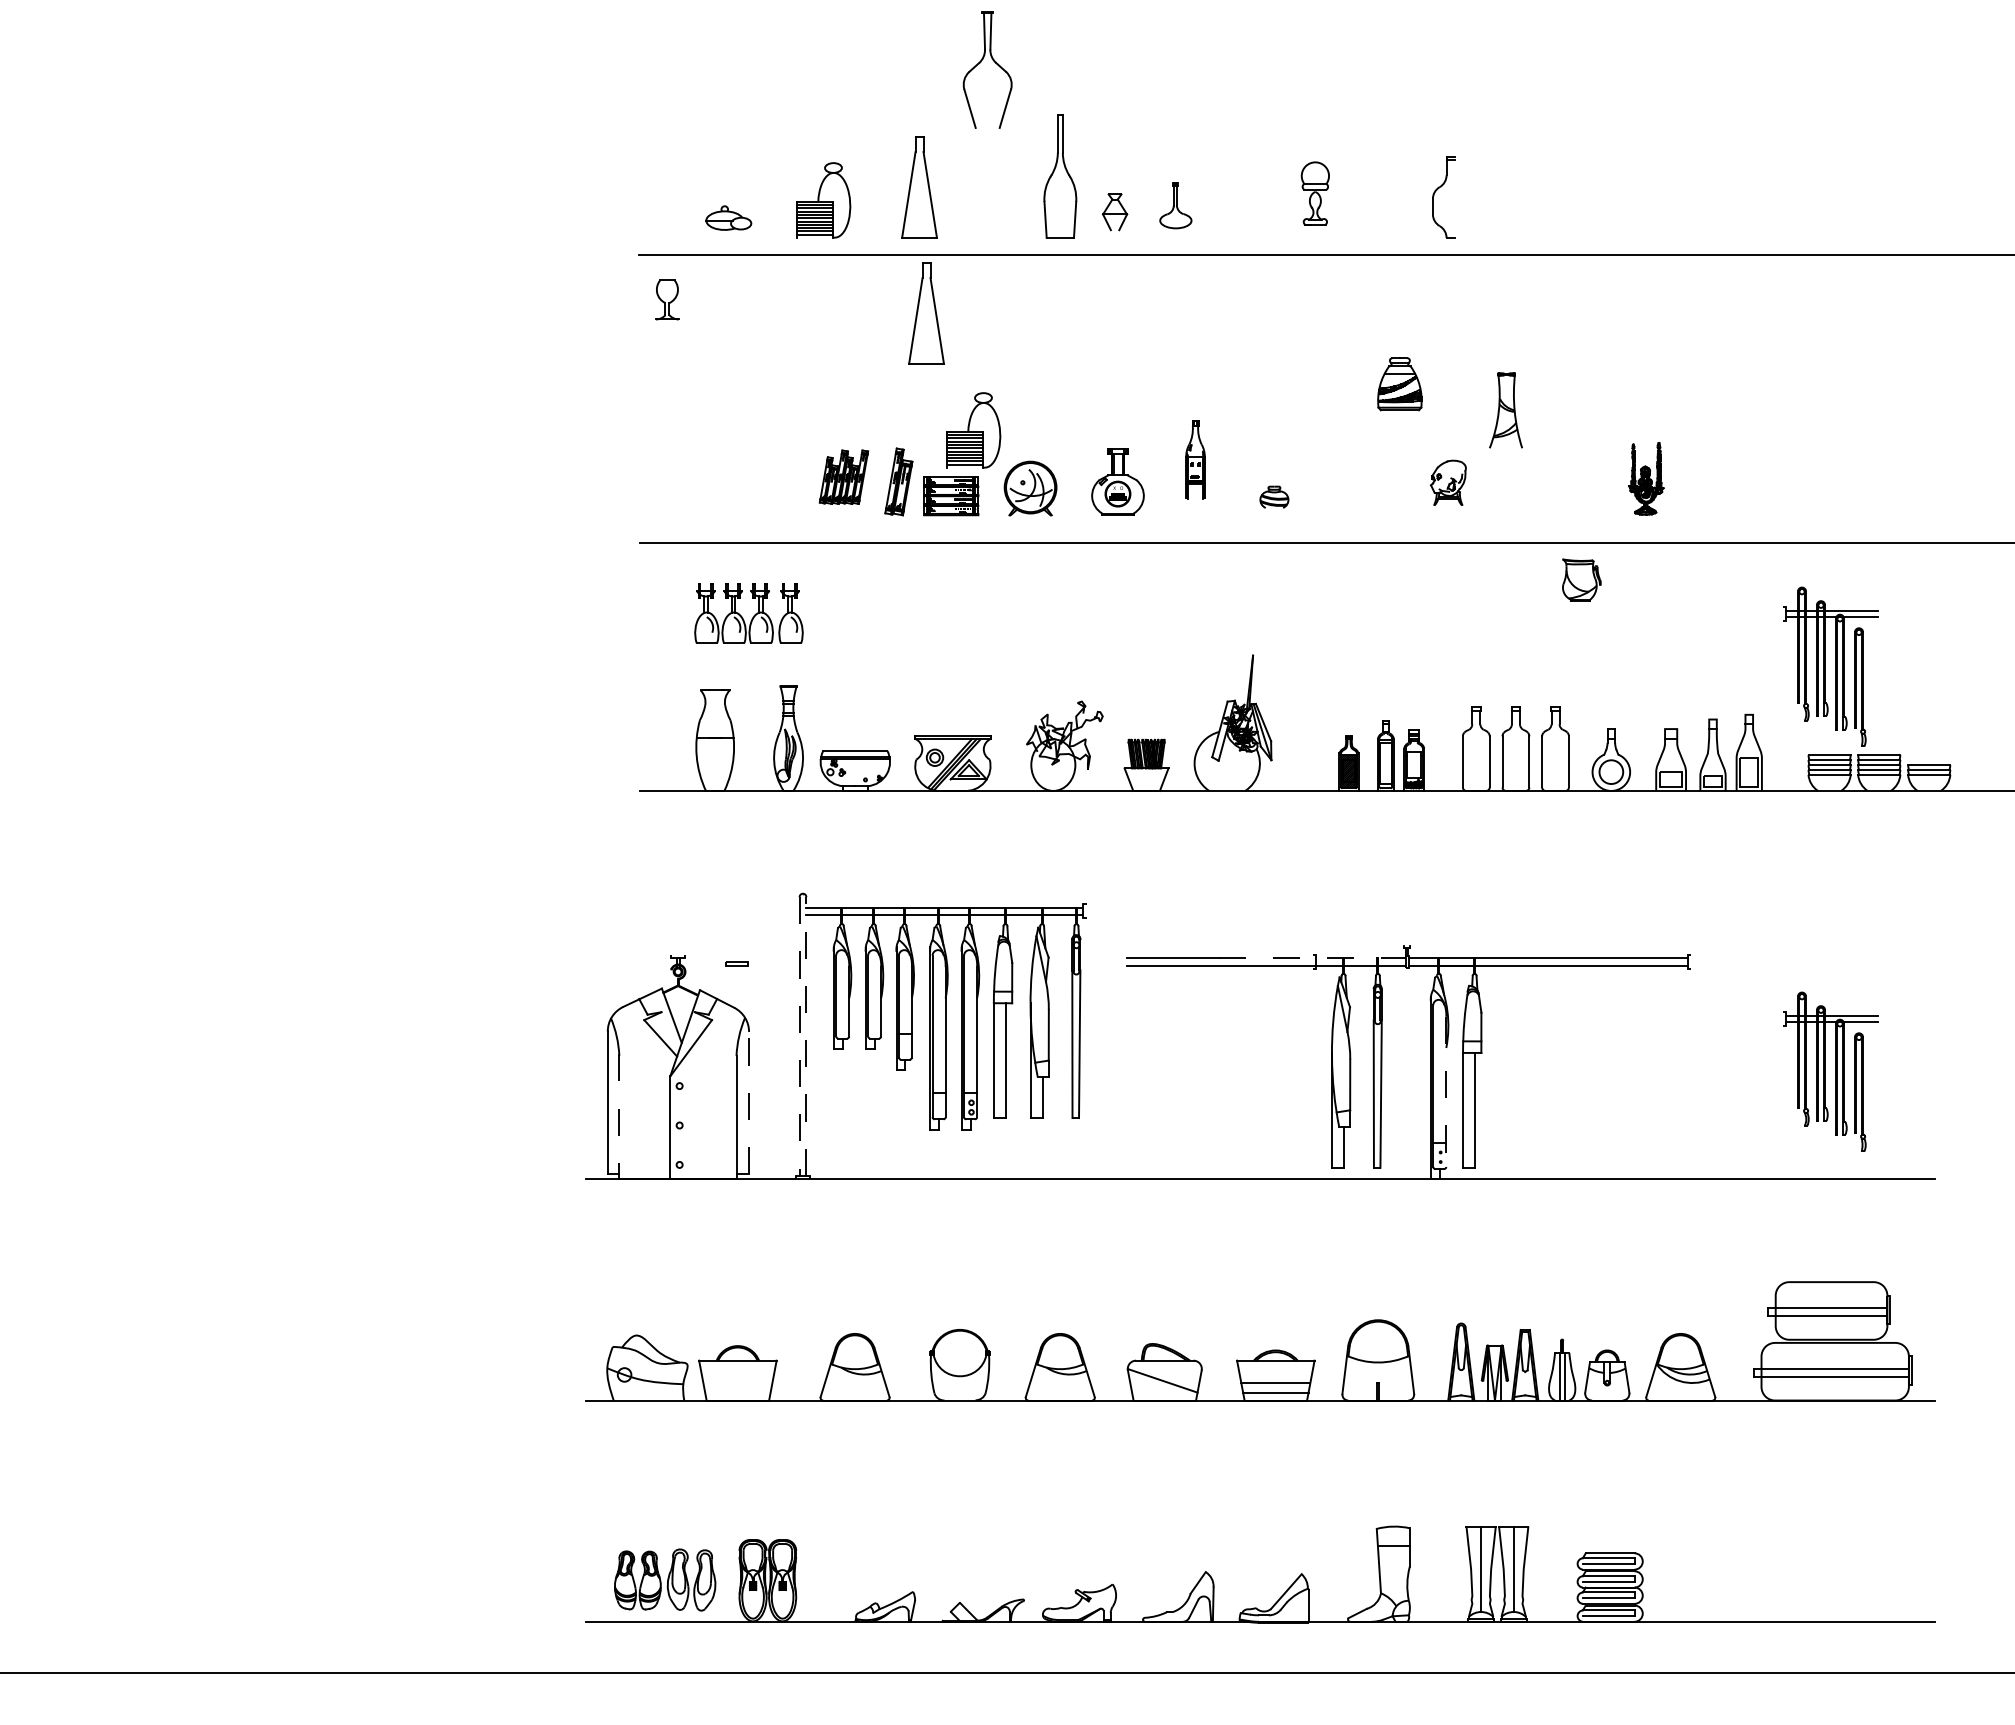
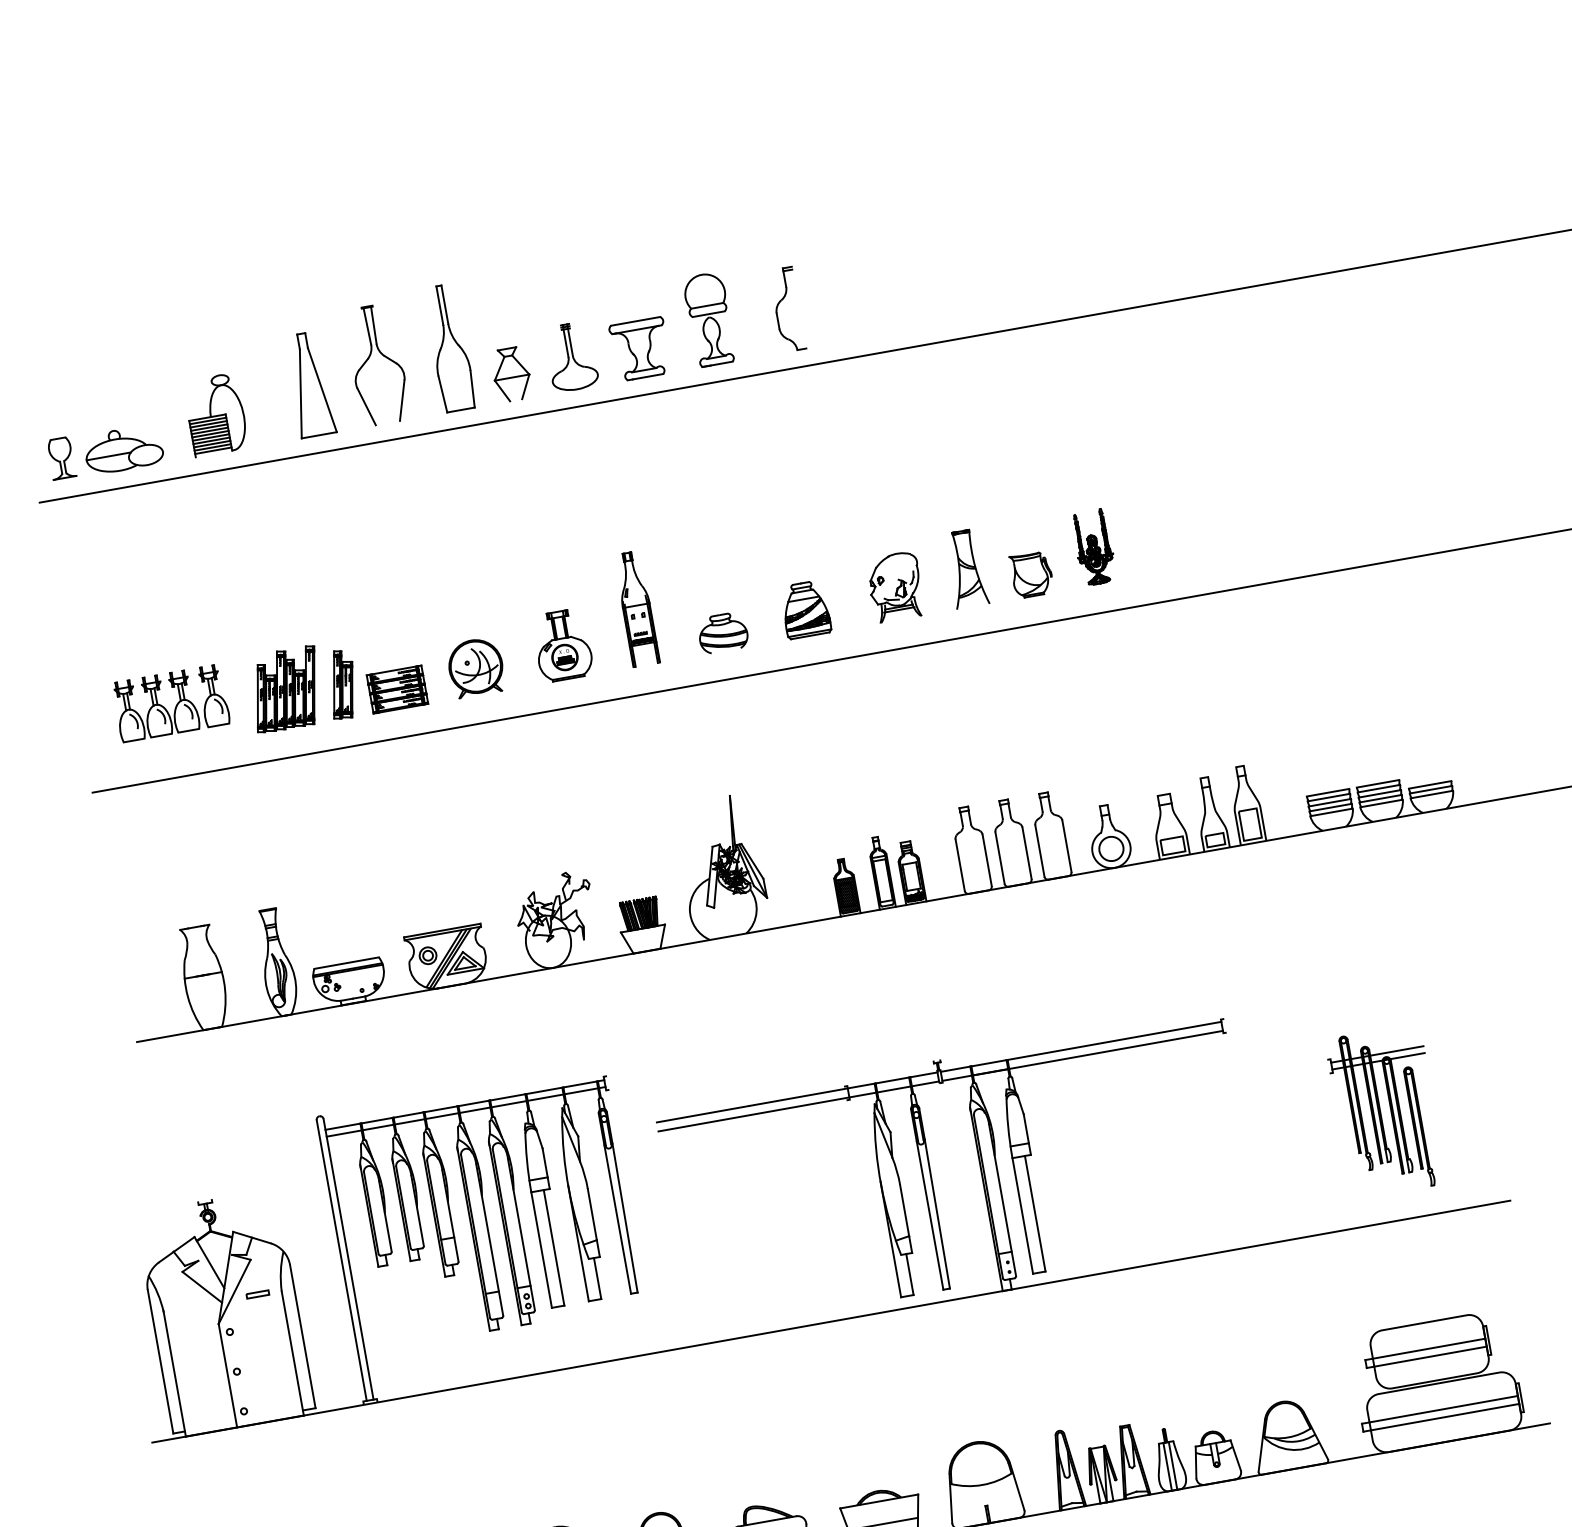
part: (981, 62) -> (369, 358), moved
part: (1315, 193) -> (709, 319), size x1.43
part: (1435, 193) -> (778, 307), moved
part: (1175, 205) -> (571, 356), size x1.43
part: (1243, 210) -> (640, 349), added
part: (1114, 211) -> (510, 373), size x1.43
part: (728, 217) -> (123, 448), size x1.67
part: (667, 299) -> (61, 457), moved
part: (926, 313) -> (339, 510), removed
part: (1399, 384) -> (805, 609), moved
part: (1505, 410) -> (966, 568), moved
part: (973, 430) -> (408, 619), removed
part: (1195, 459) -> (636, 608), size x1.43
part: (843, 477) -> (285, 690), size x1.43
part: (1448, 482) -> (895, 586), size x1.43
part: (1274, 496) -> (722, 631), size x1.67
part: (1581, 579) -> (1031, 573), moved
part: (748, 613) -> (170, 703), moved
part: (1830, 666) -> (1313, 703), removed
line: (1312, 957) -> (843, 1089), dashed -> solid
part: (736, 963) -> (257, 1294), moved
line: (806, 1035) -> (348, 1258), dashed -> solid
line: (799, 1036) -> (341, 1260), dashed -> solid
line: (1446, 1092) -> (1002, 1200), dashed -> solid
line: (749, 1102) -> (303, 1335), dashed -> solid
line: (619, 1117) -> (174, 1374), dashed -> solid

